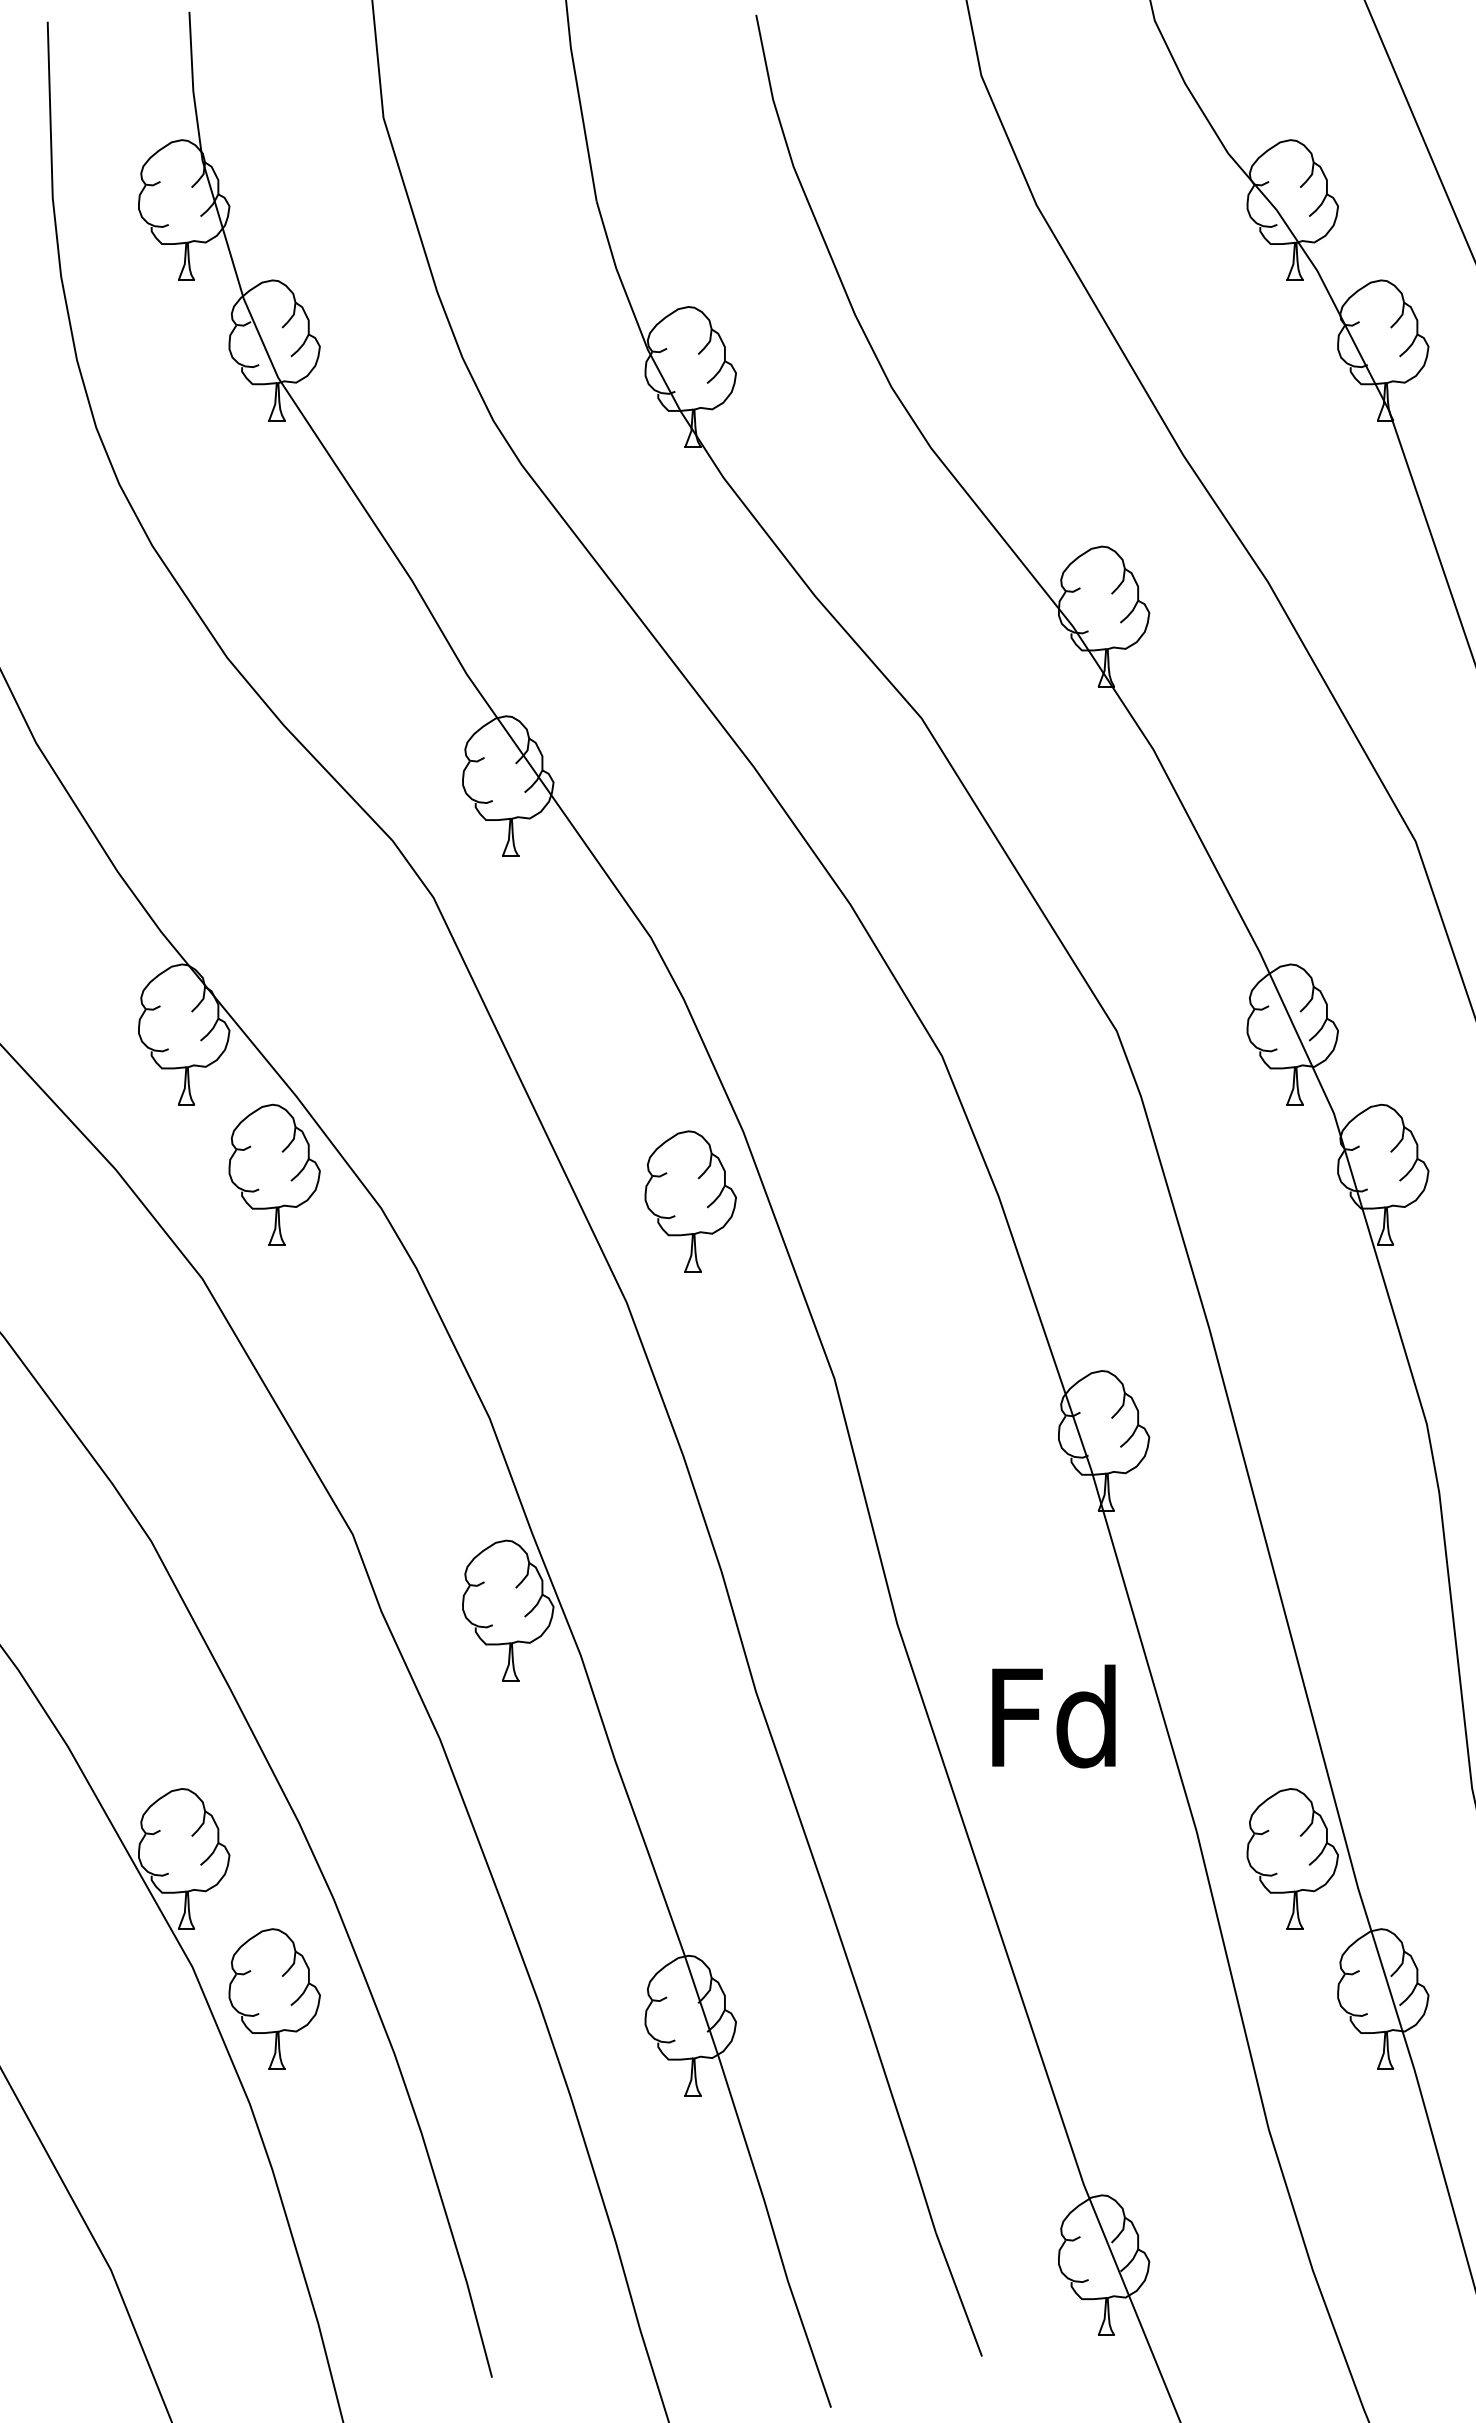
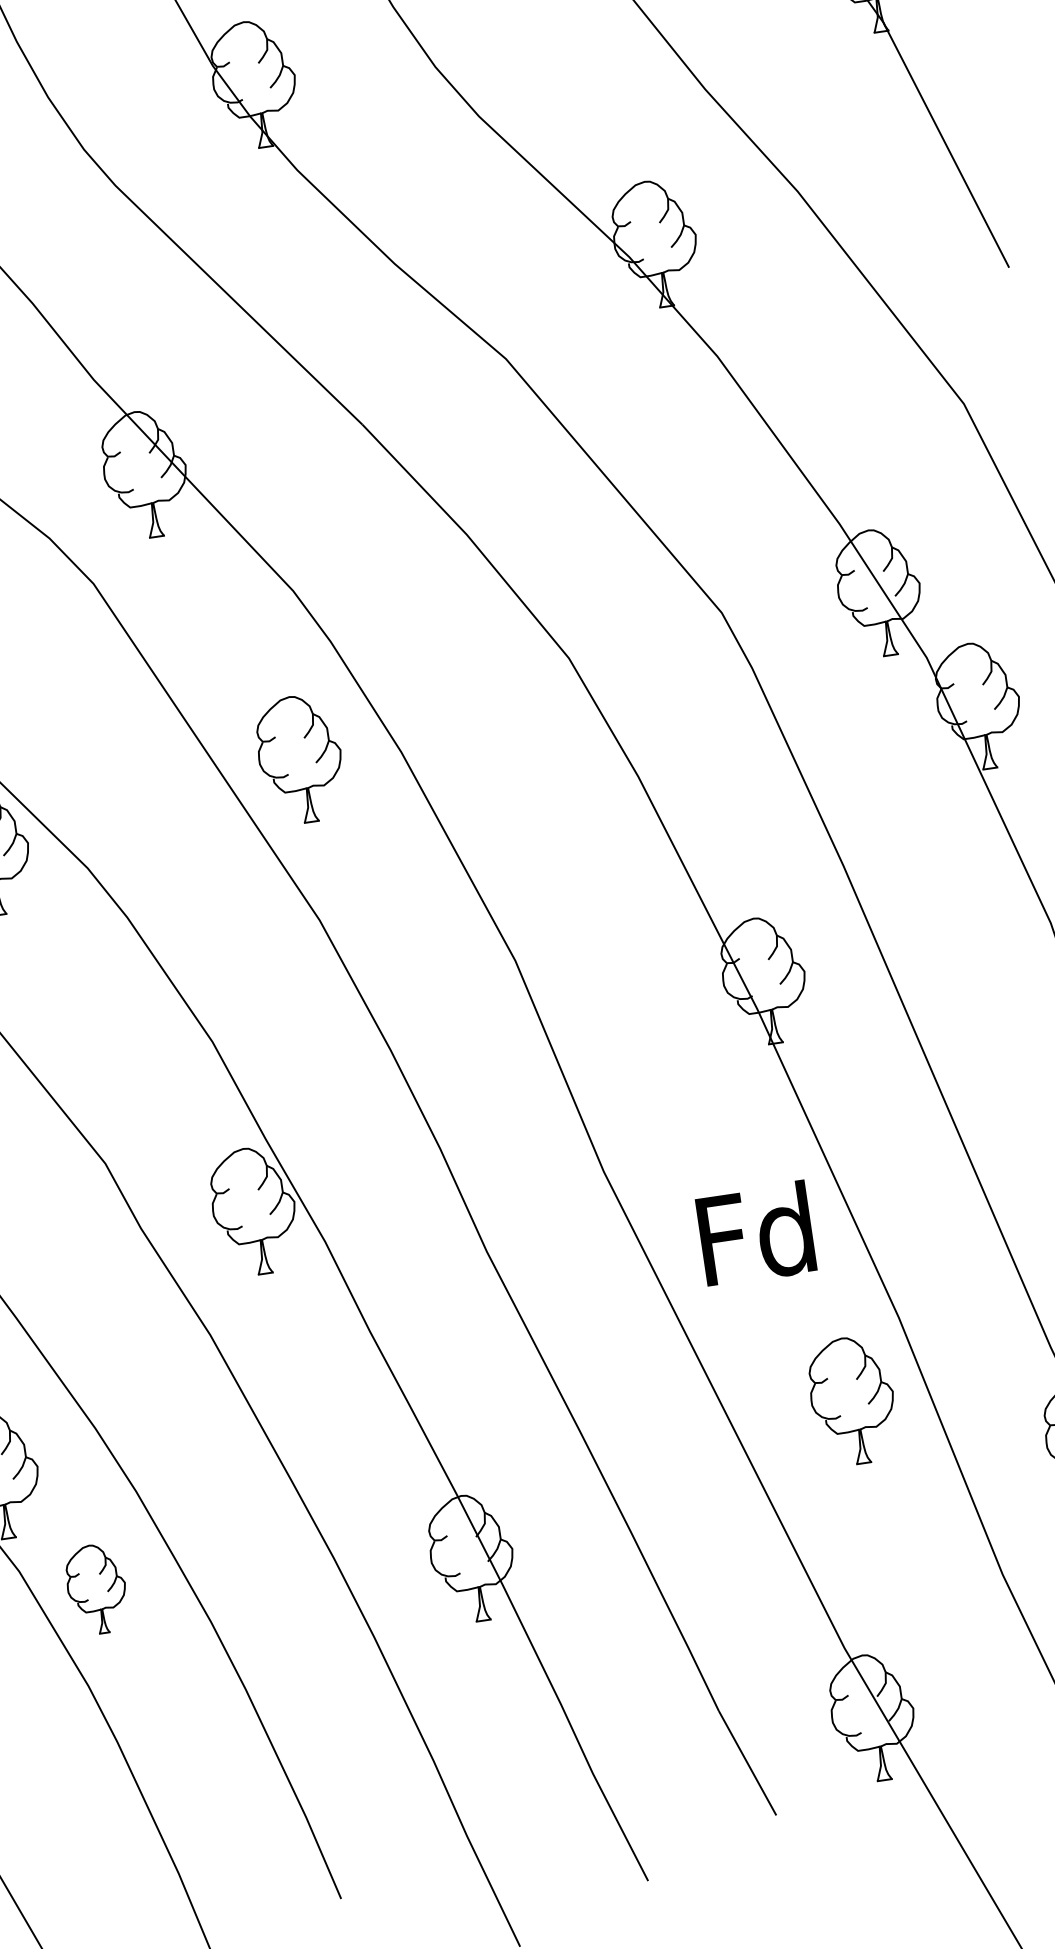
part: (690, 1201) -> (300, 759), moved
part: (1292, 1858) -> (852, 1400), moved
part: (274, 1998) -> (96, 1588), size x0.7

